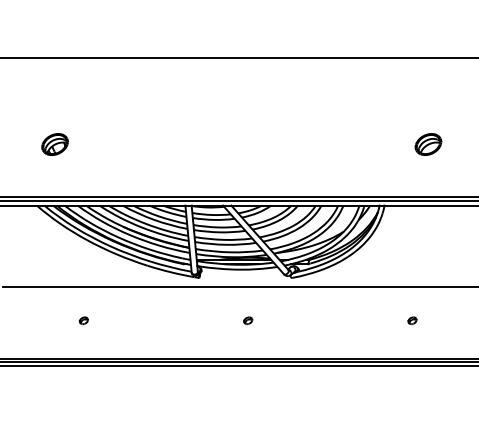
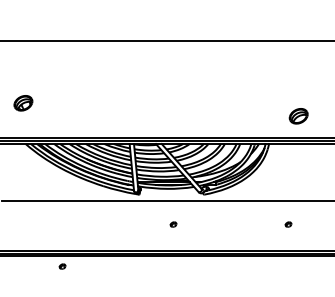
part: (55, 144) -> (23, 103), moved
part: (428, 144) -> (298, 116), moved
part: (83, 320) -> (62, 266), moved

